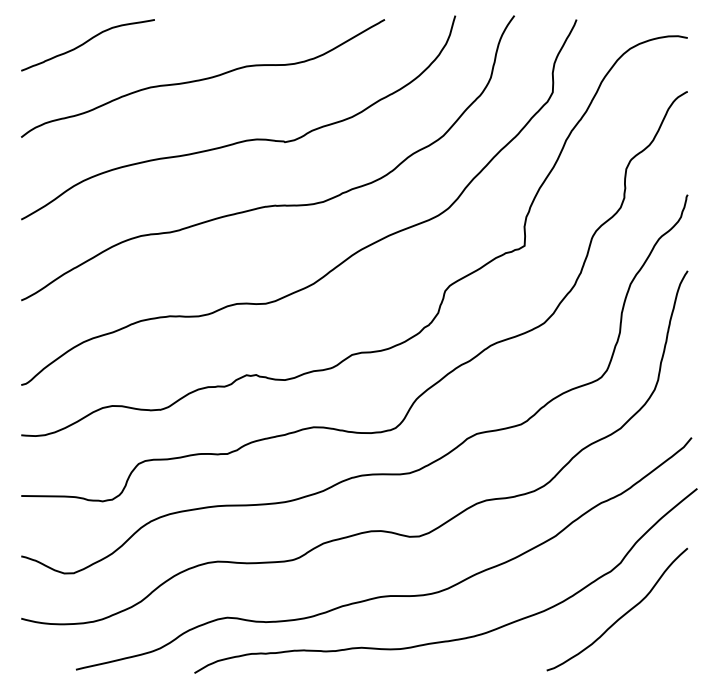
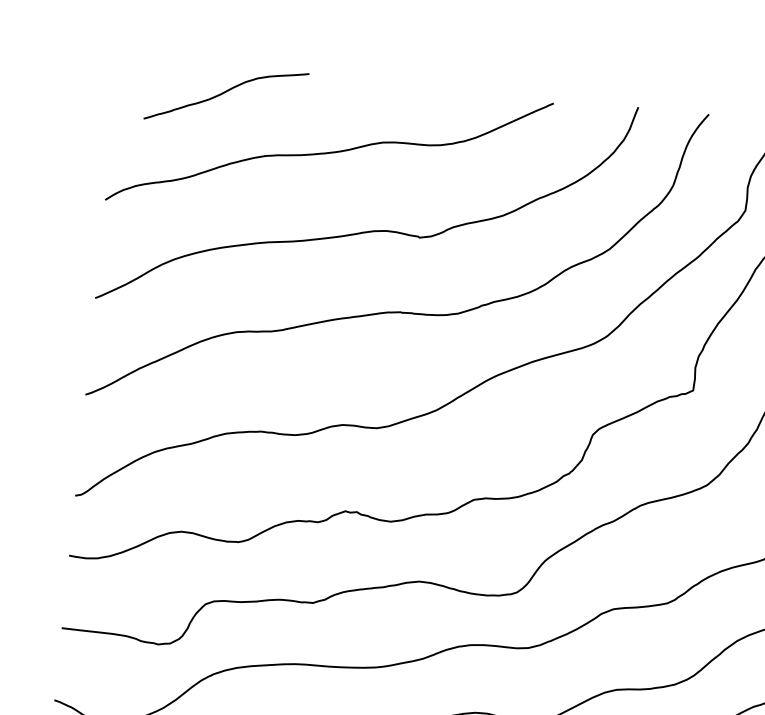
curve: (86, 43) -> (224, 93), moved

